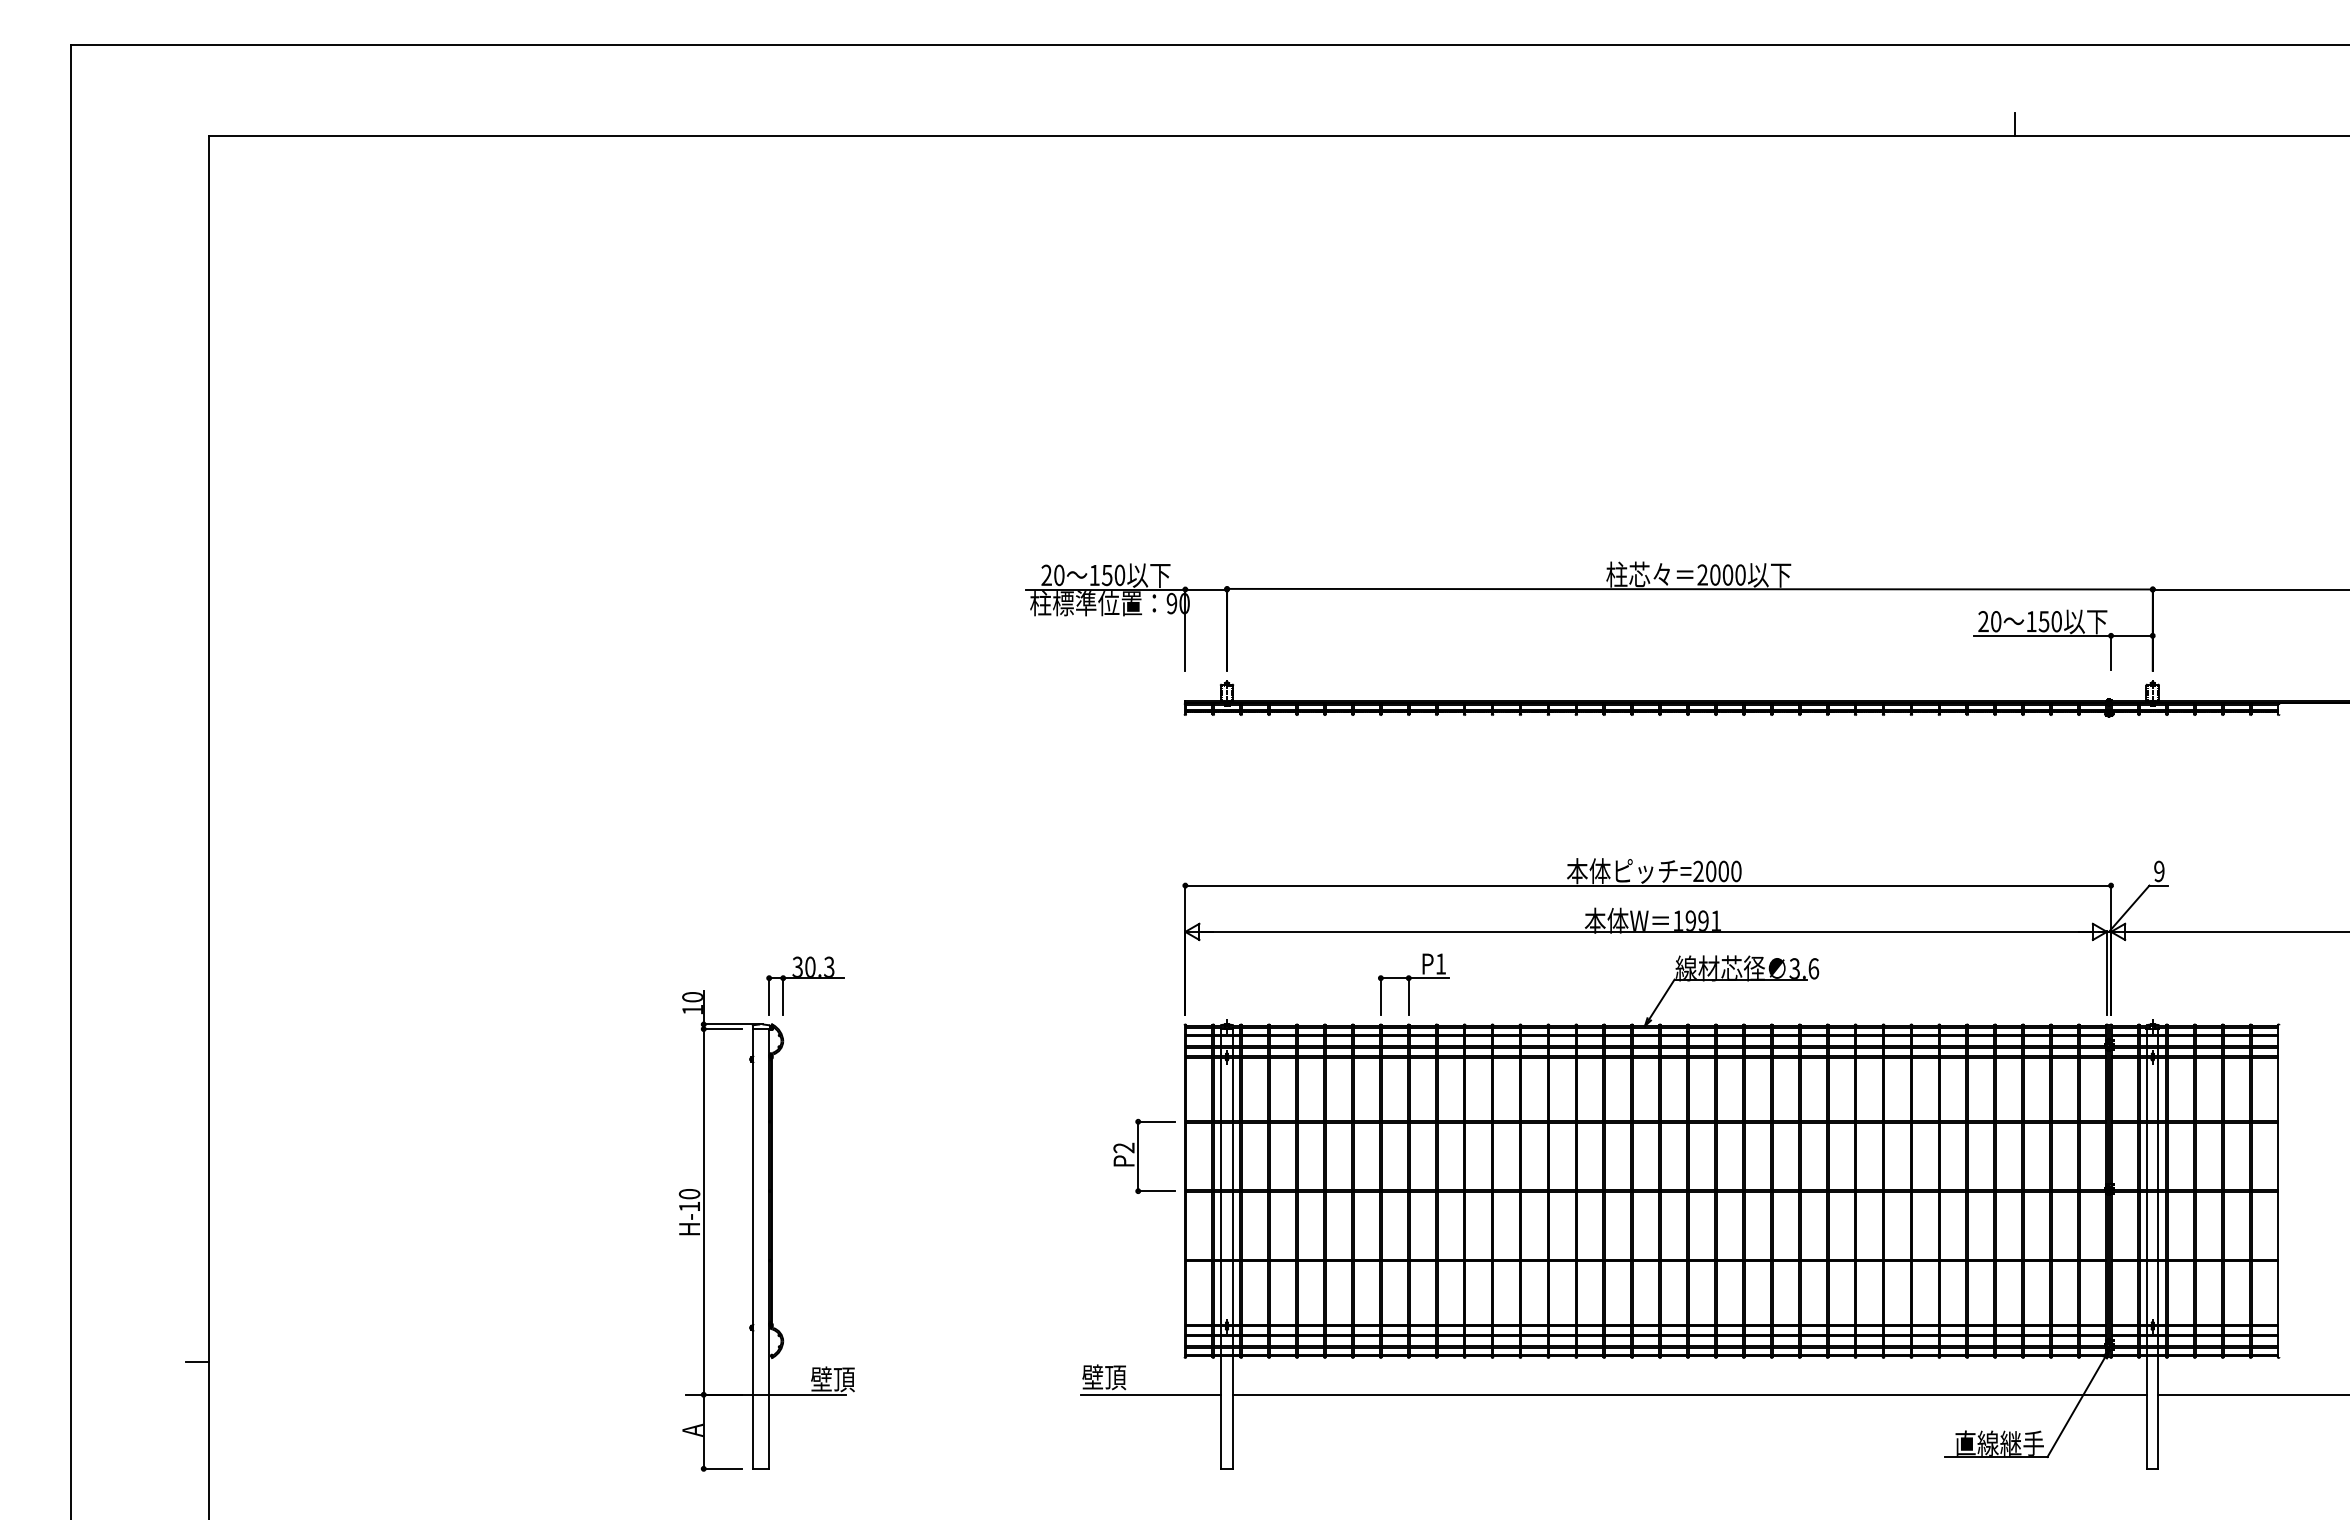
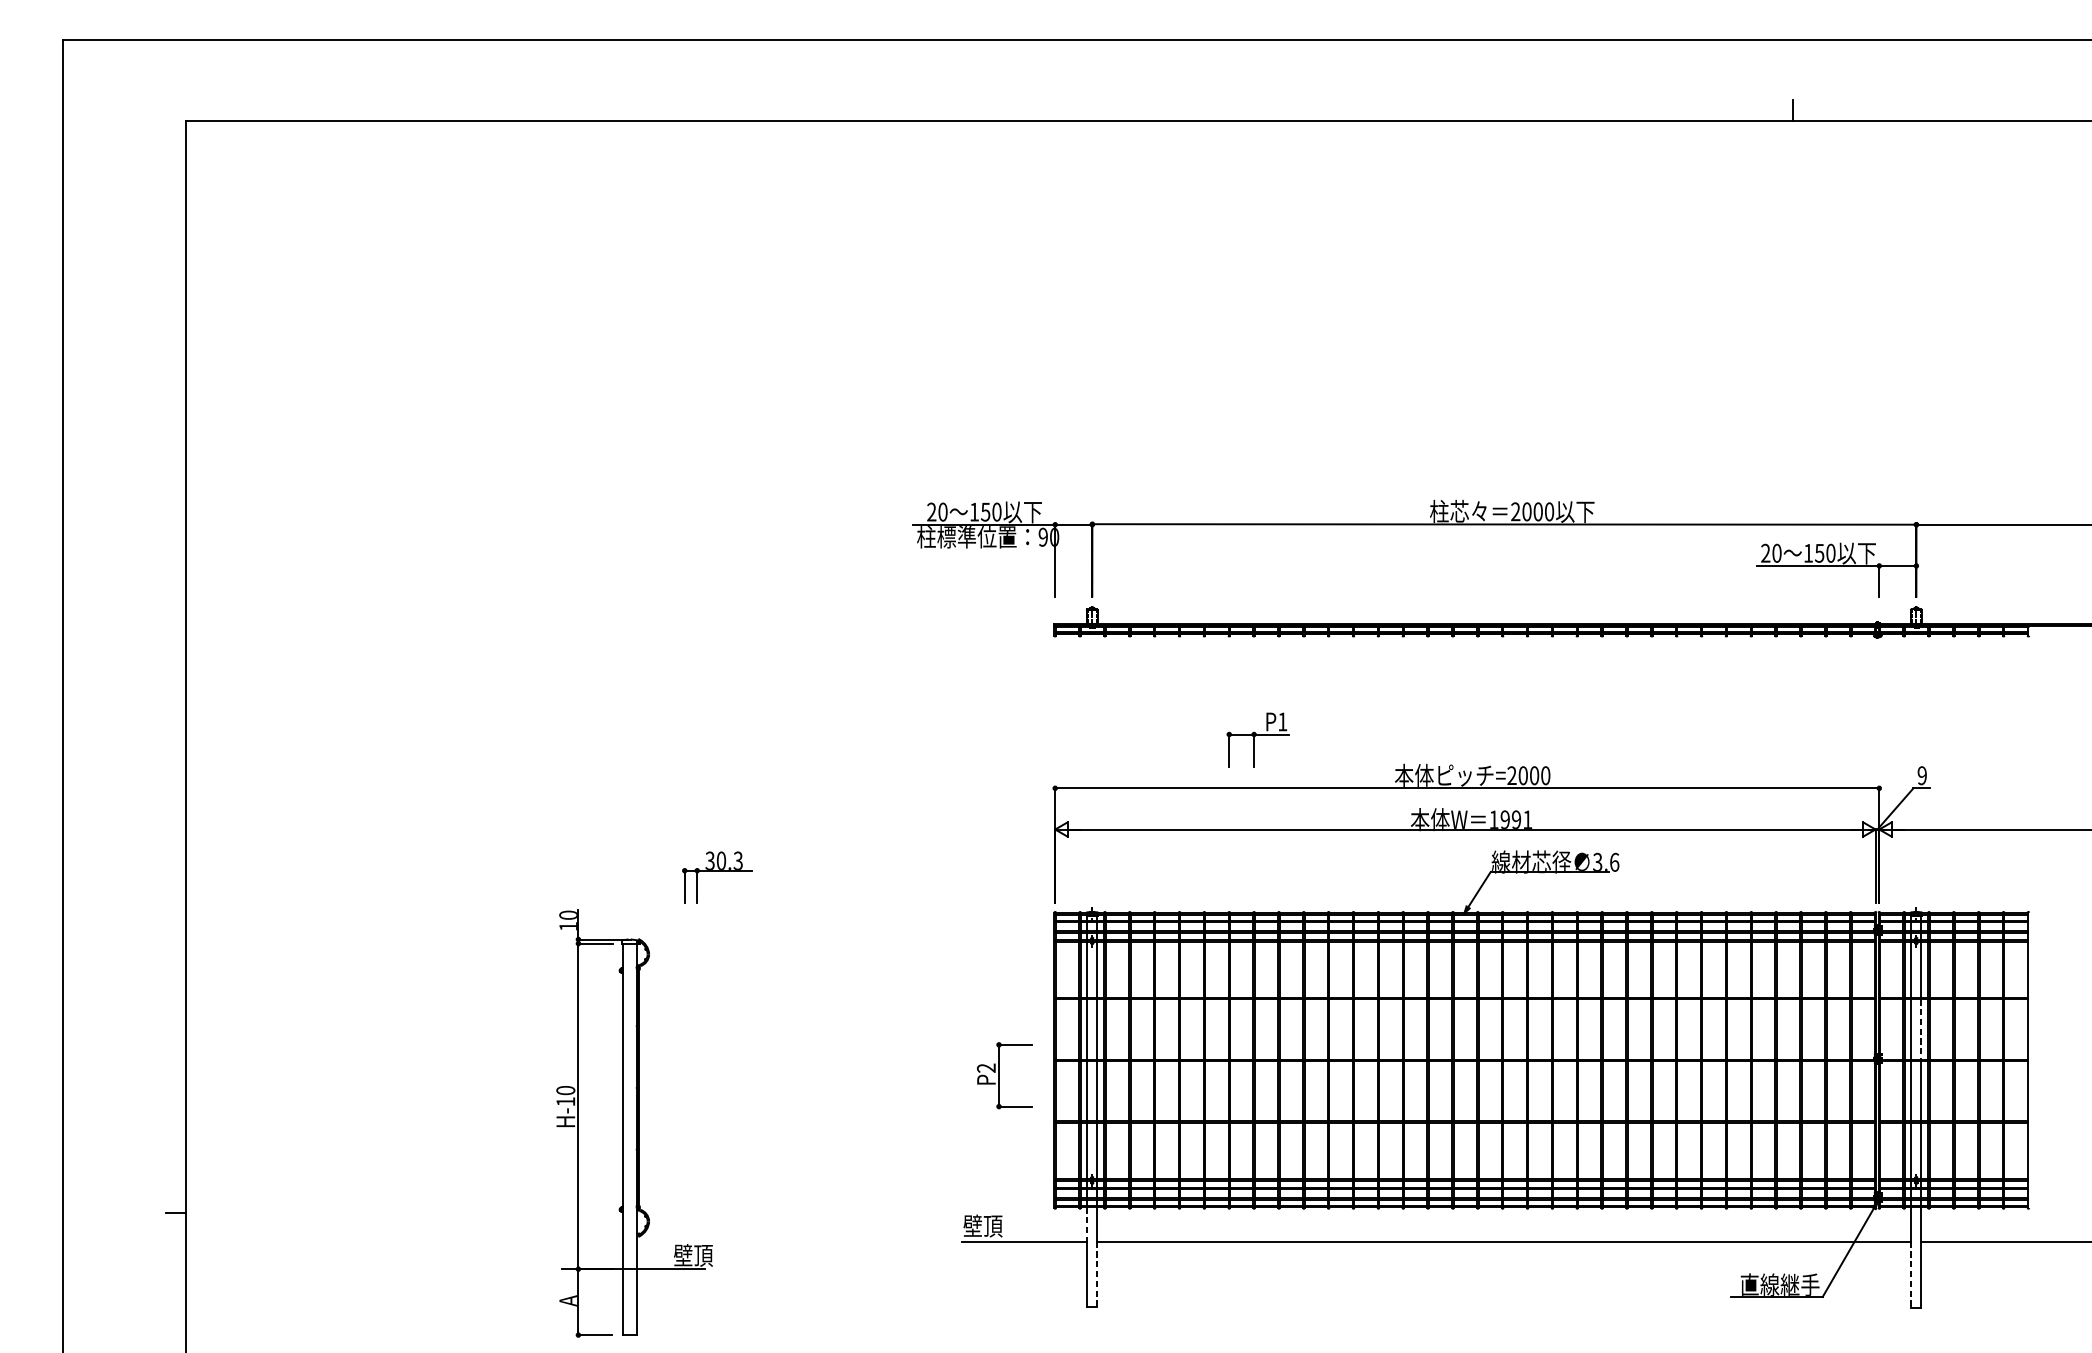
part: (1413, 984) -> (1258, 740), moved
part: (1144, 1155) -> (1004, 1074), moved
line: (2158, 1156) -> (1921, 1029), solid -> dashed
part: (766, 1230) -> (634, 1122), moved
line: (1221, 1376) -> (1087, 1225), solid -> dashed
line: (1232, 1432) -> (1097, 1275), solid -> dashed
line: (2147, 1432) -> (1911, 1275), solid -> dashed

